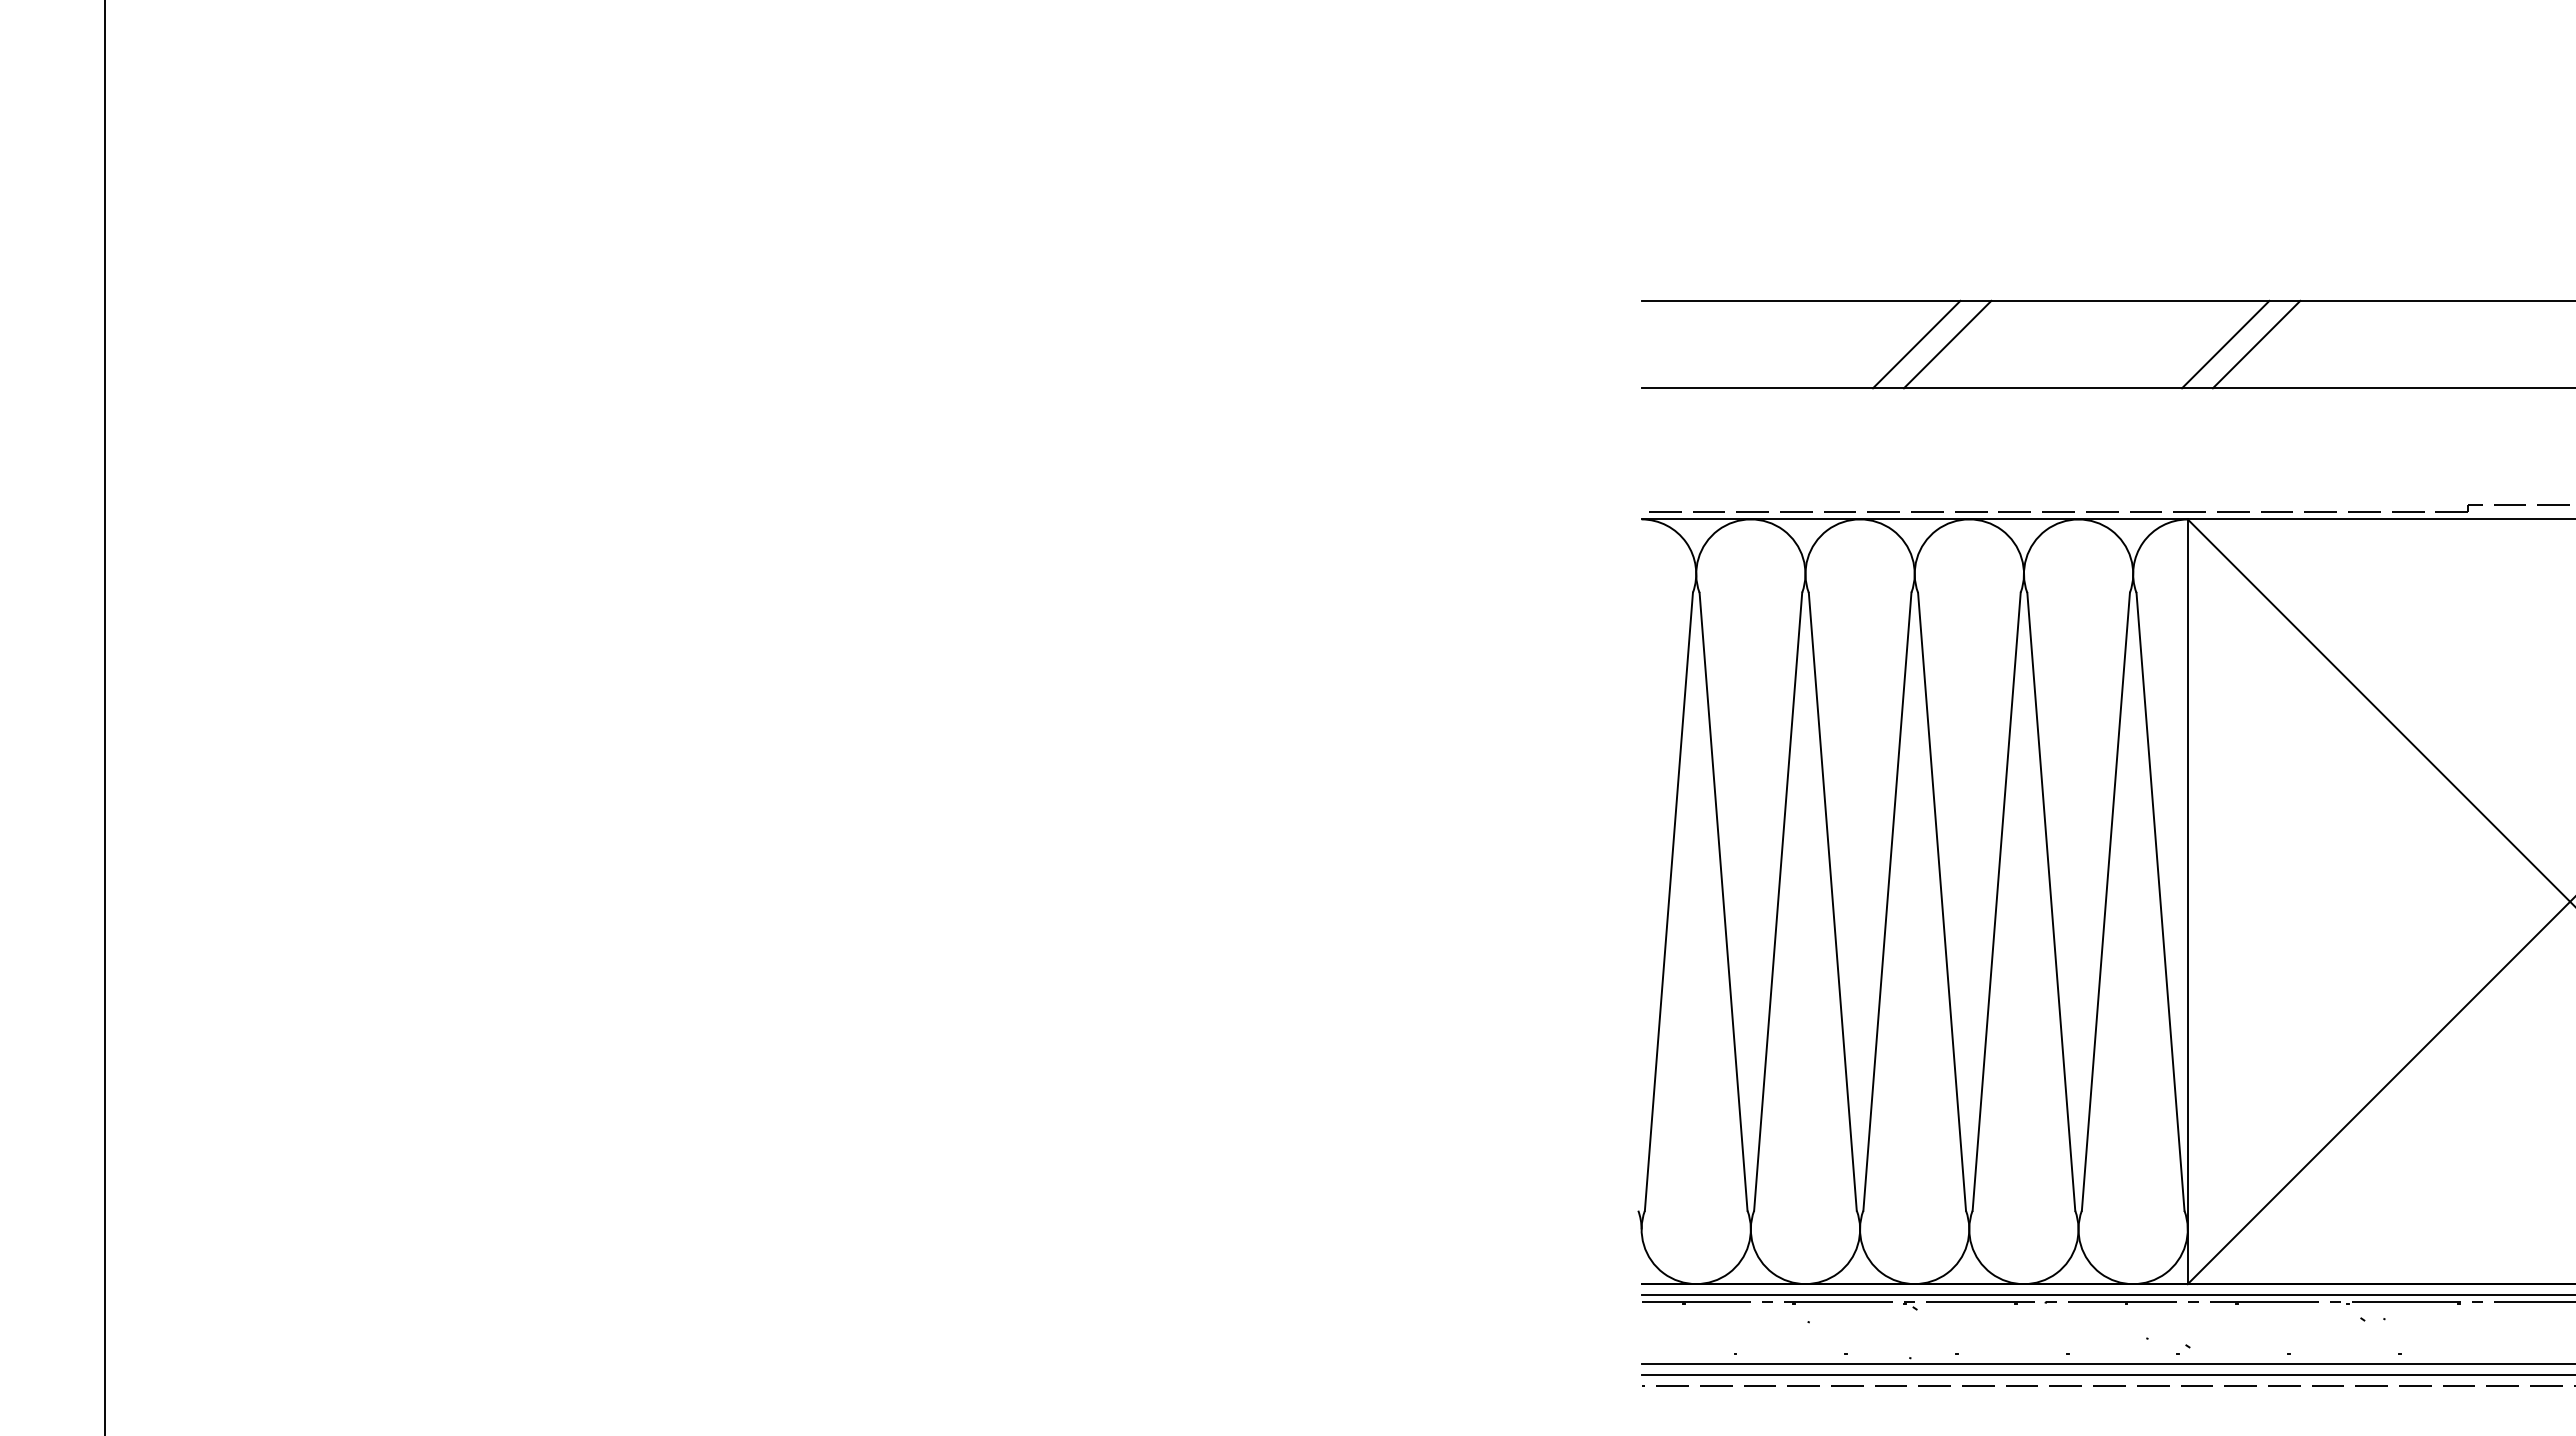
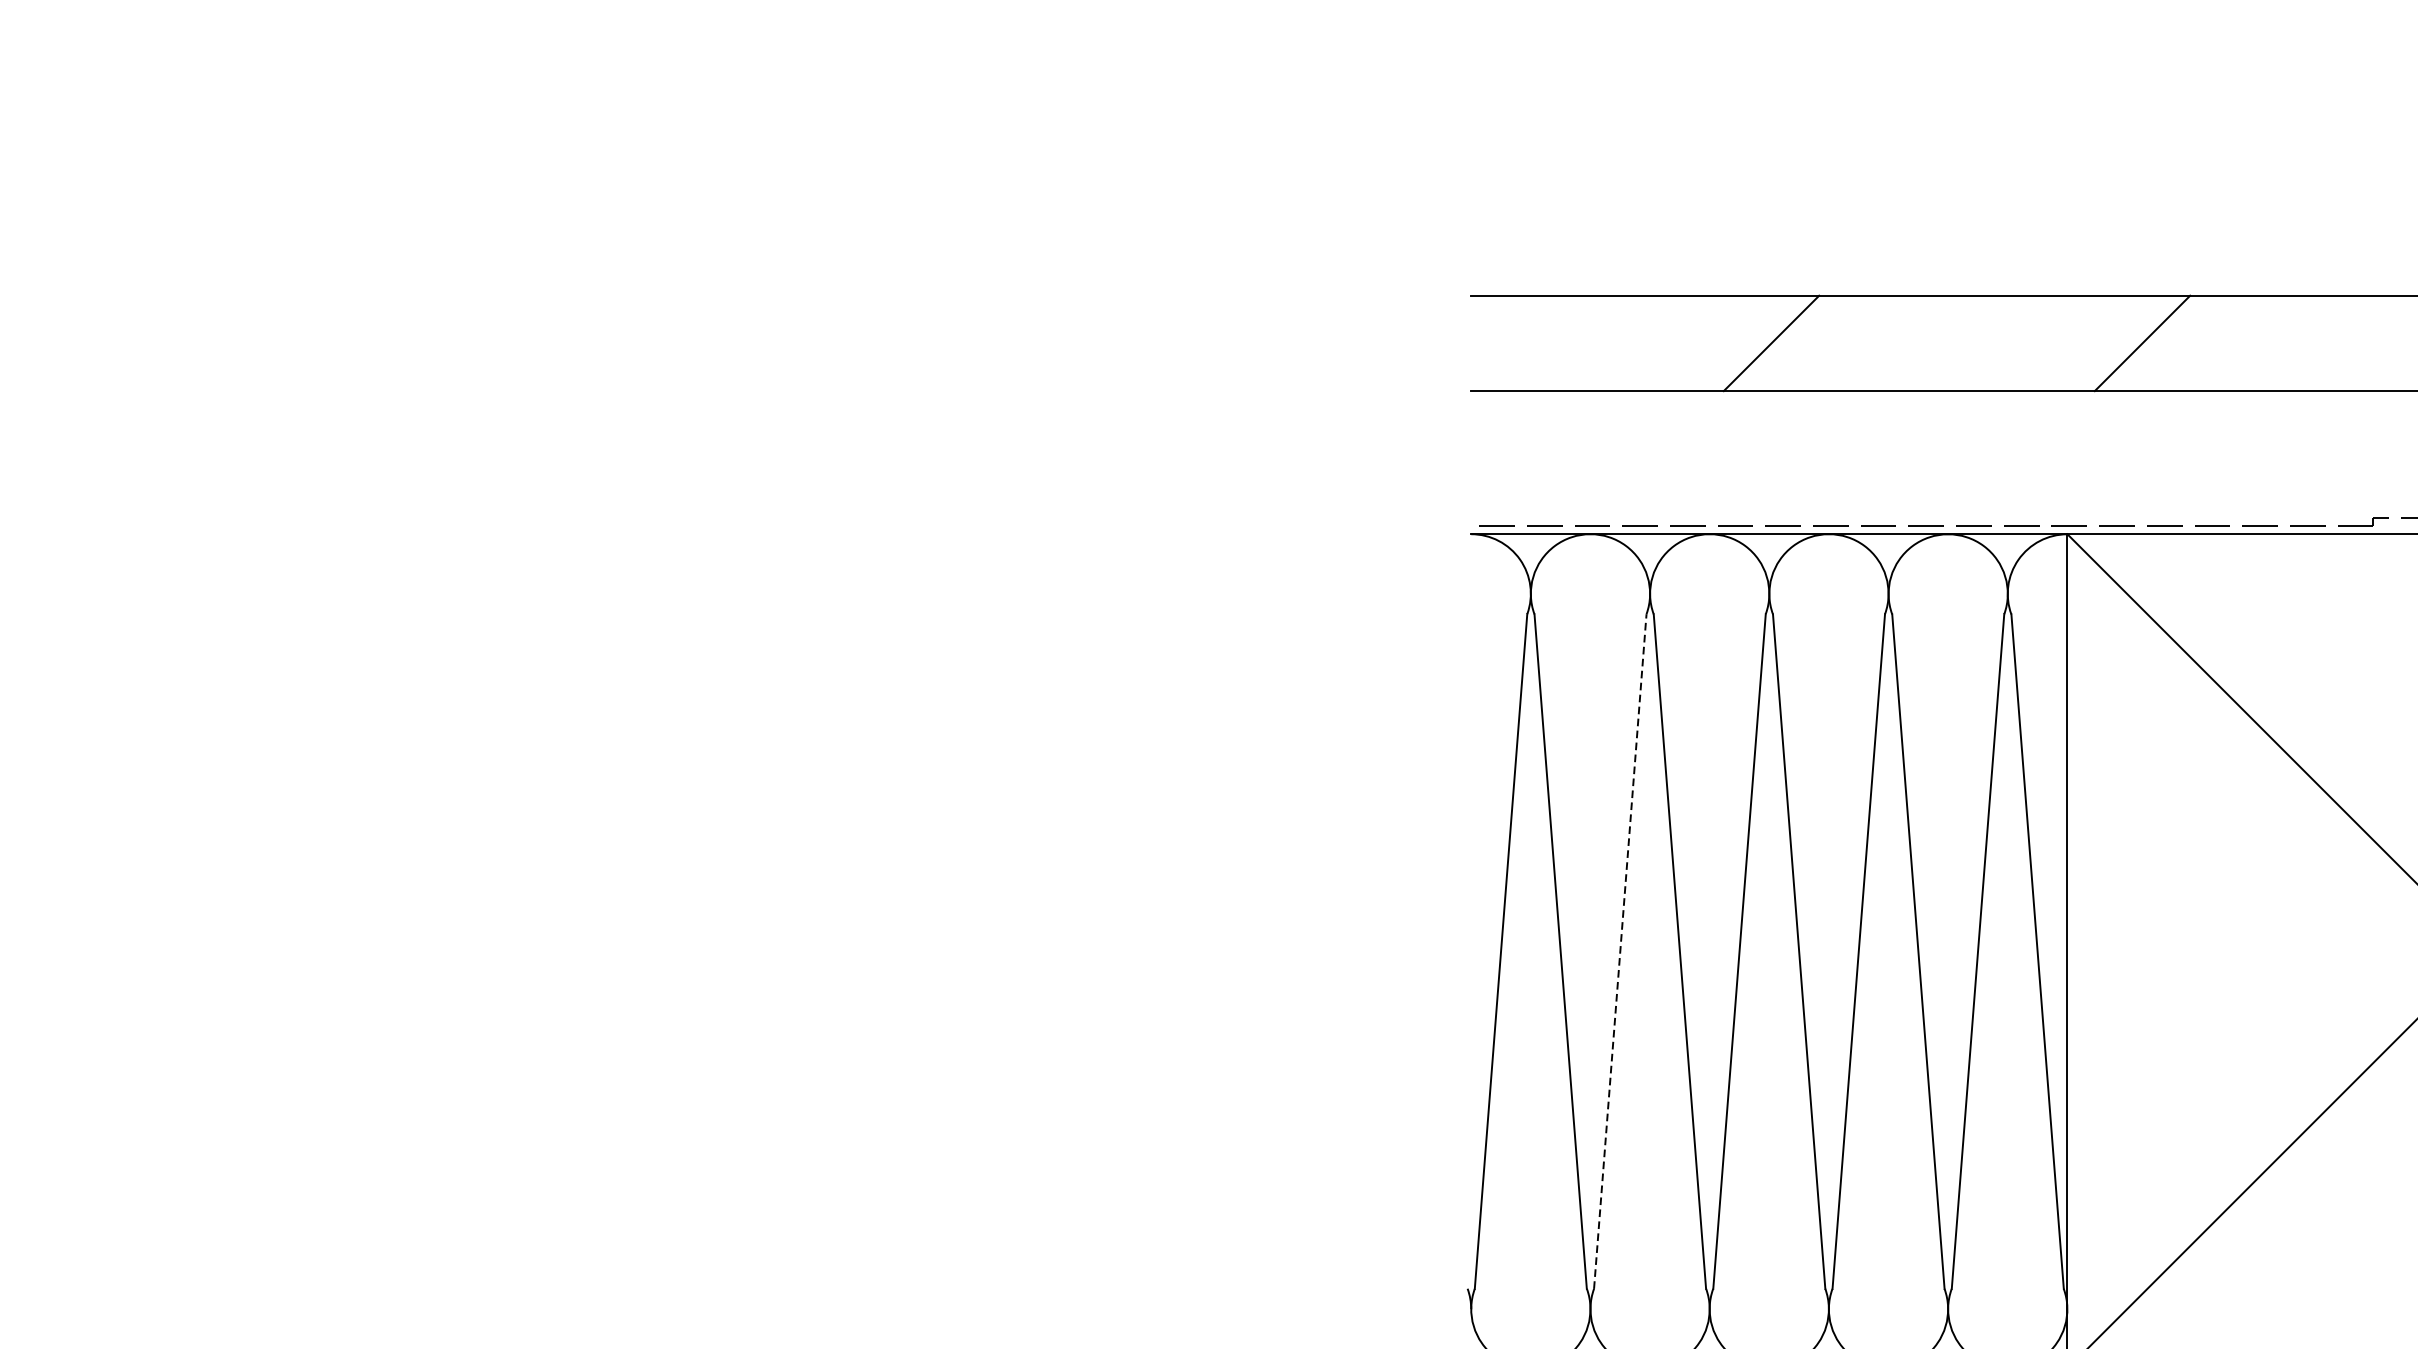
line: (1947, 344) -> (1805, 343), removed
line: (2225, 344) -> (2108, 343), removed
line: (1778, 901) -> (1620, 951), solid -> dashed

